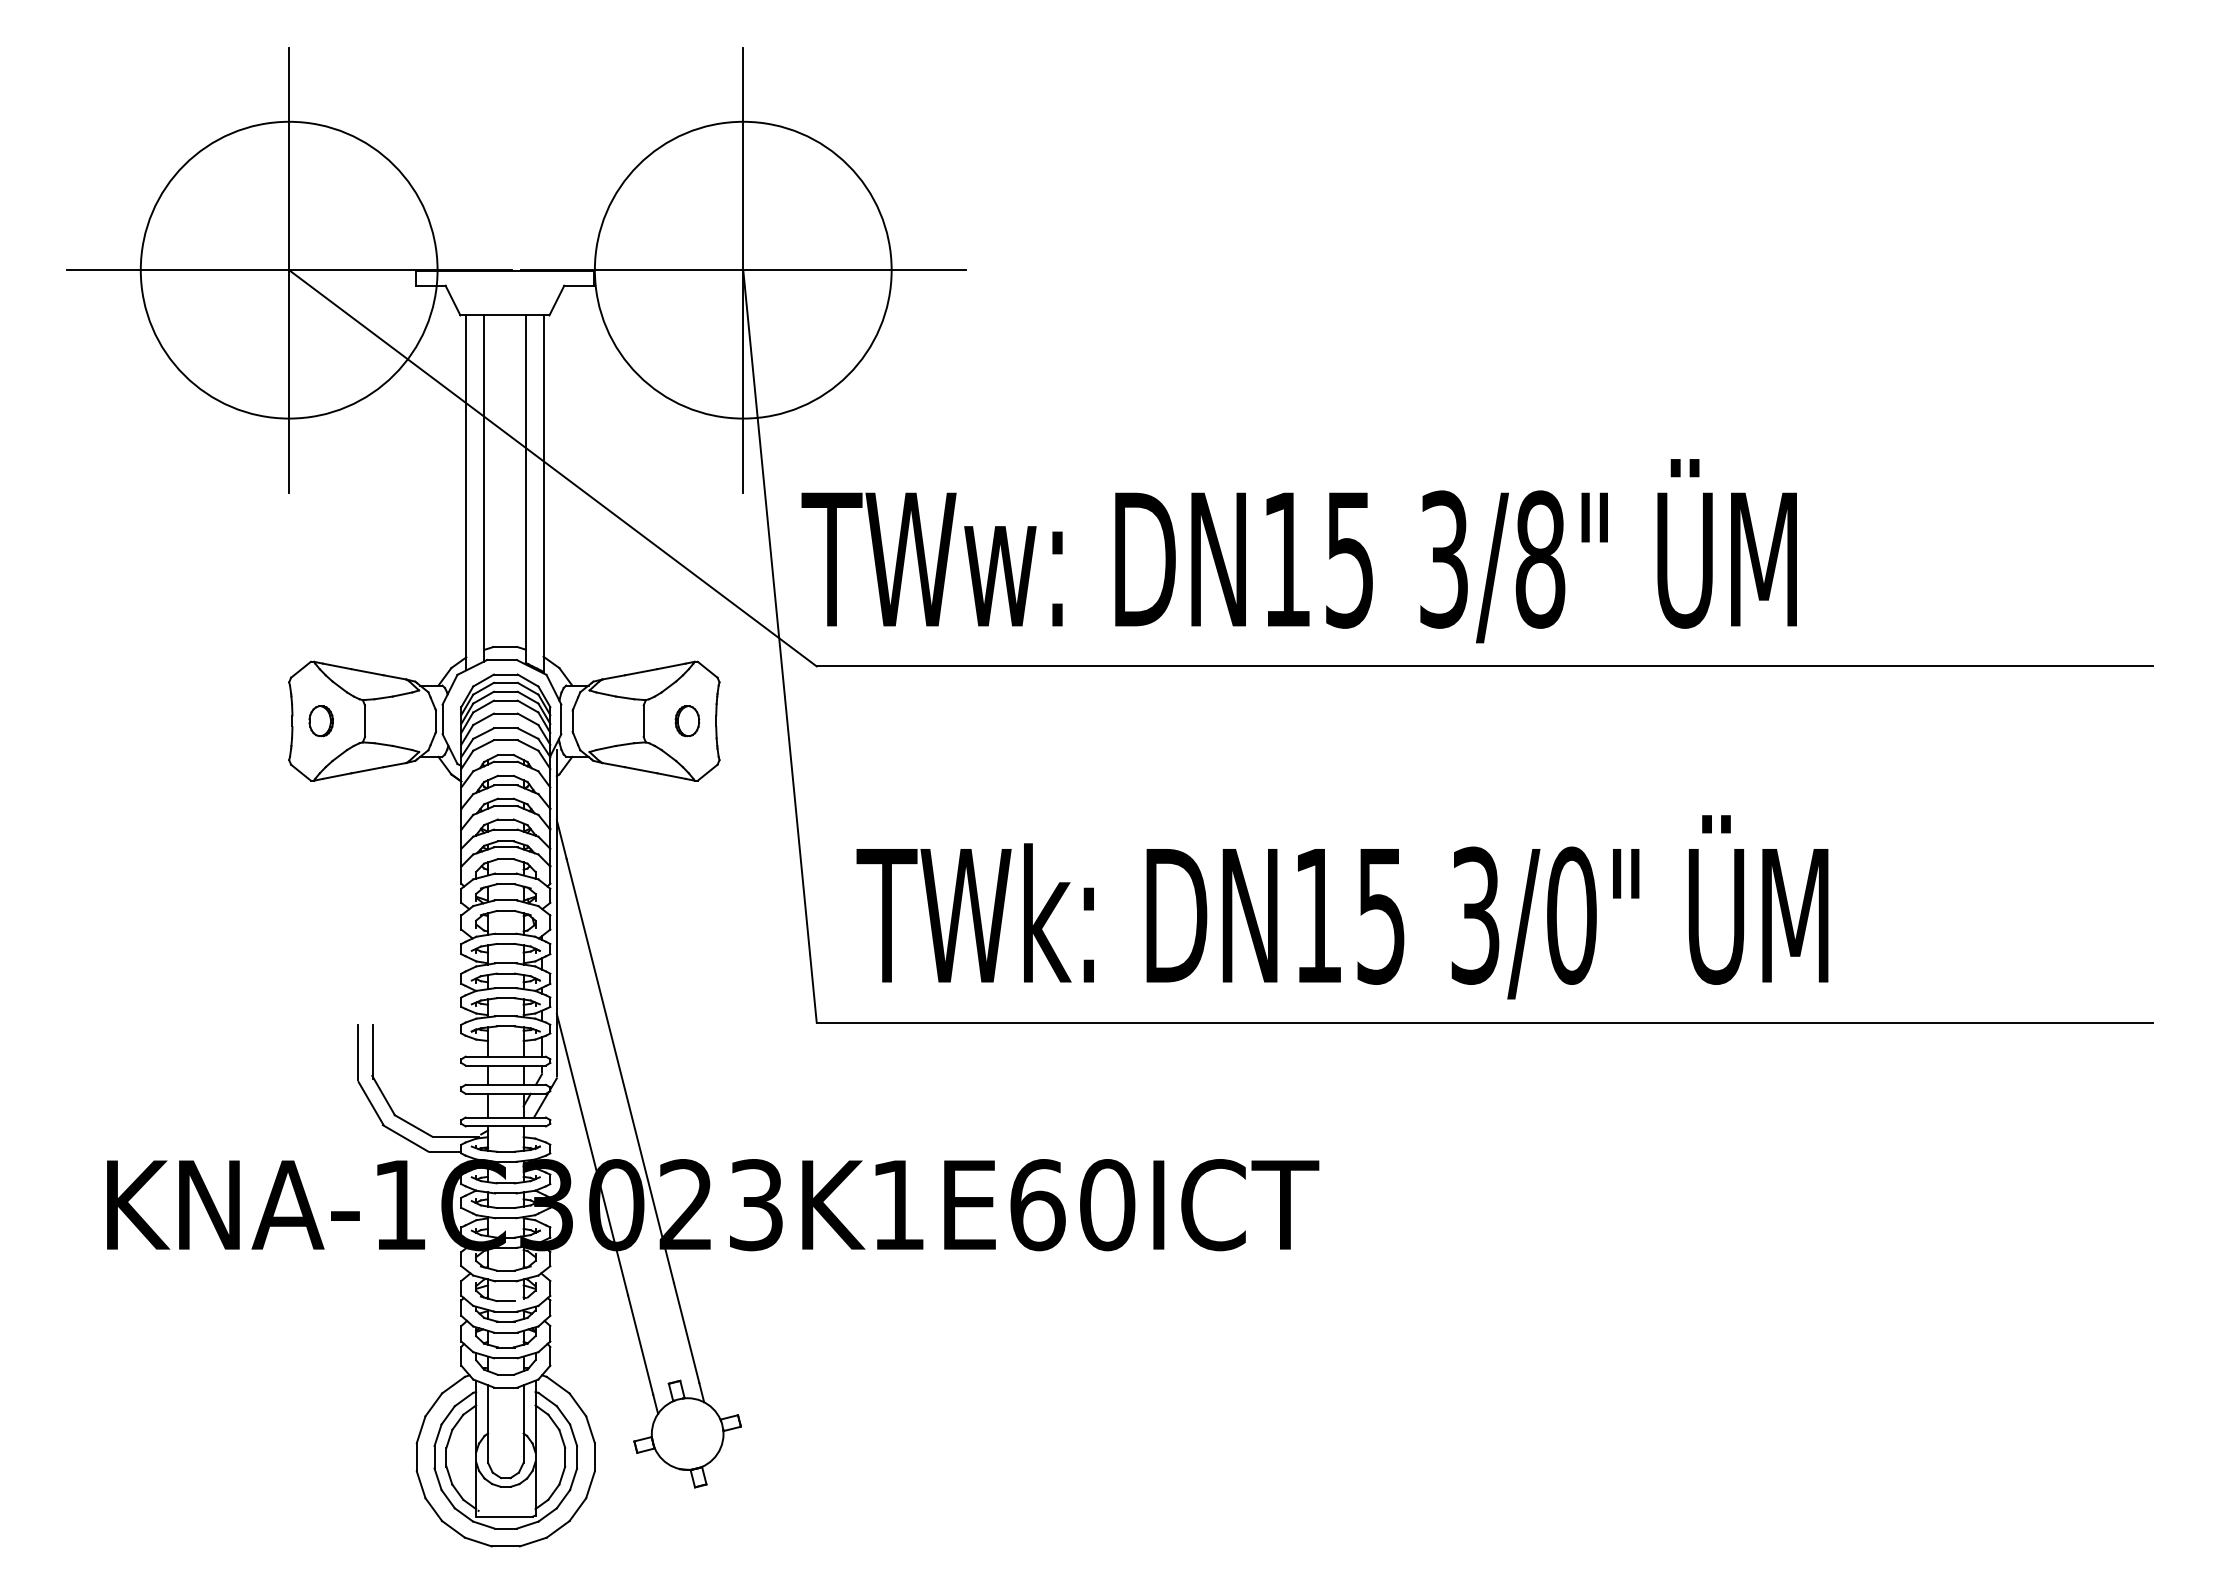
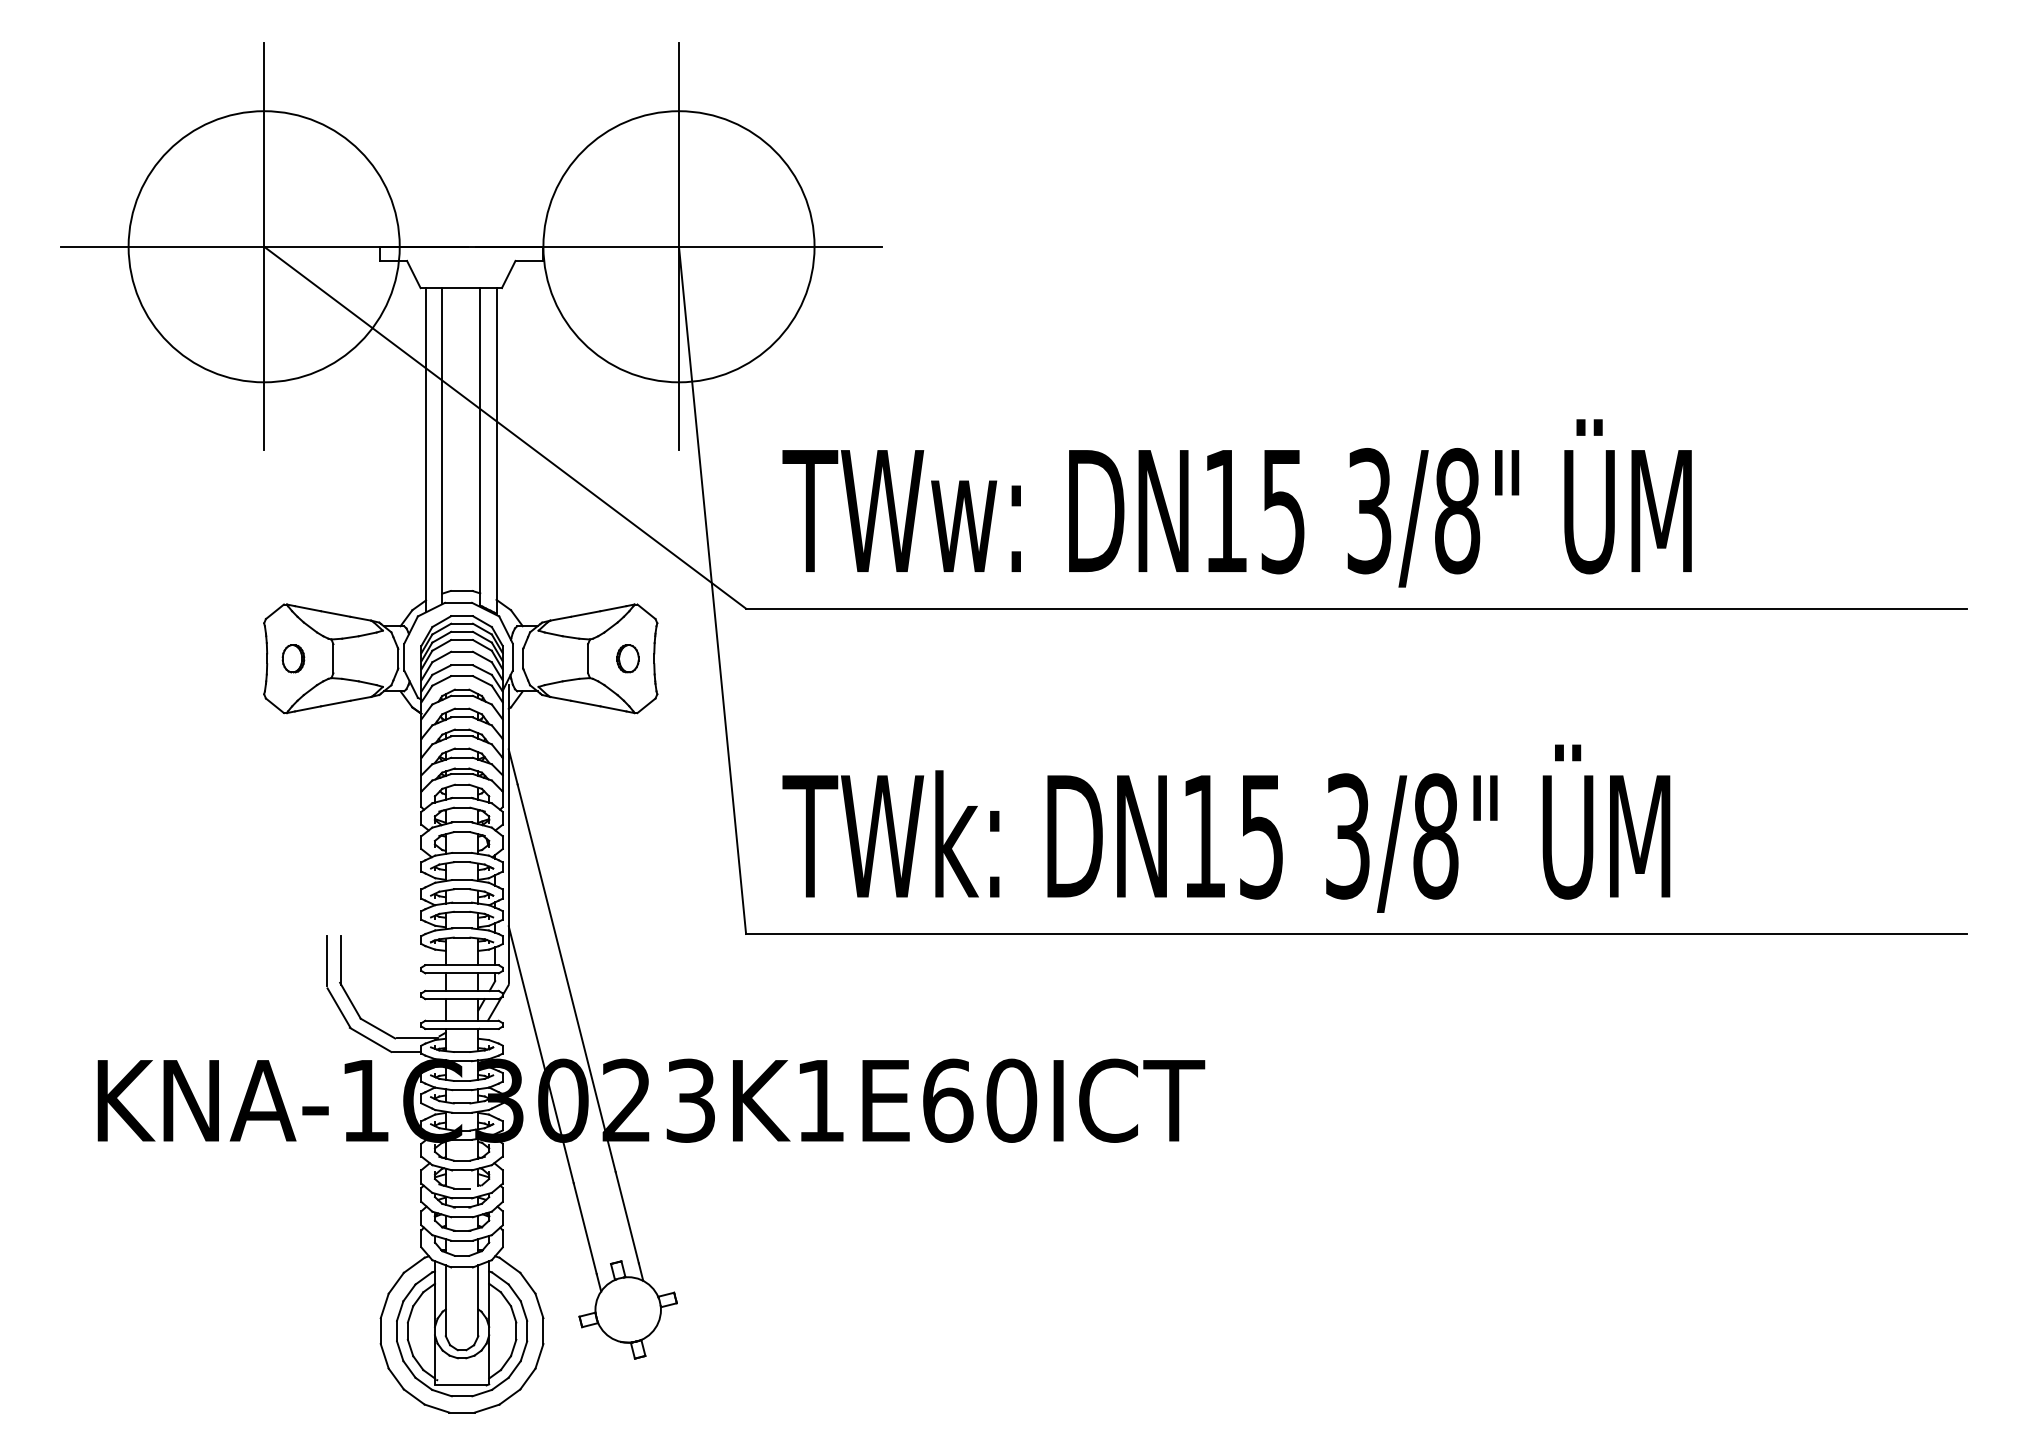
text: (1298, 551) -> (1236, 503), moved
text: (1571, 915) -> (1435, 836), 3/0" -> 3/8"

